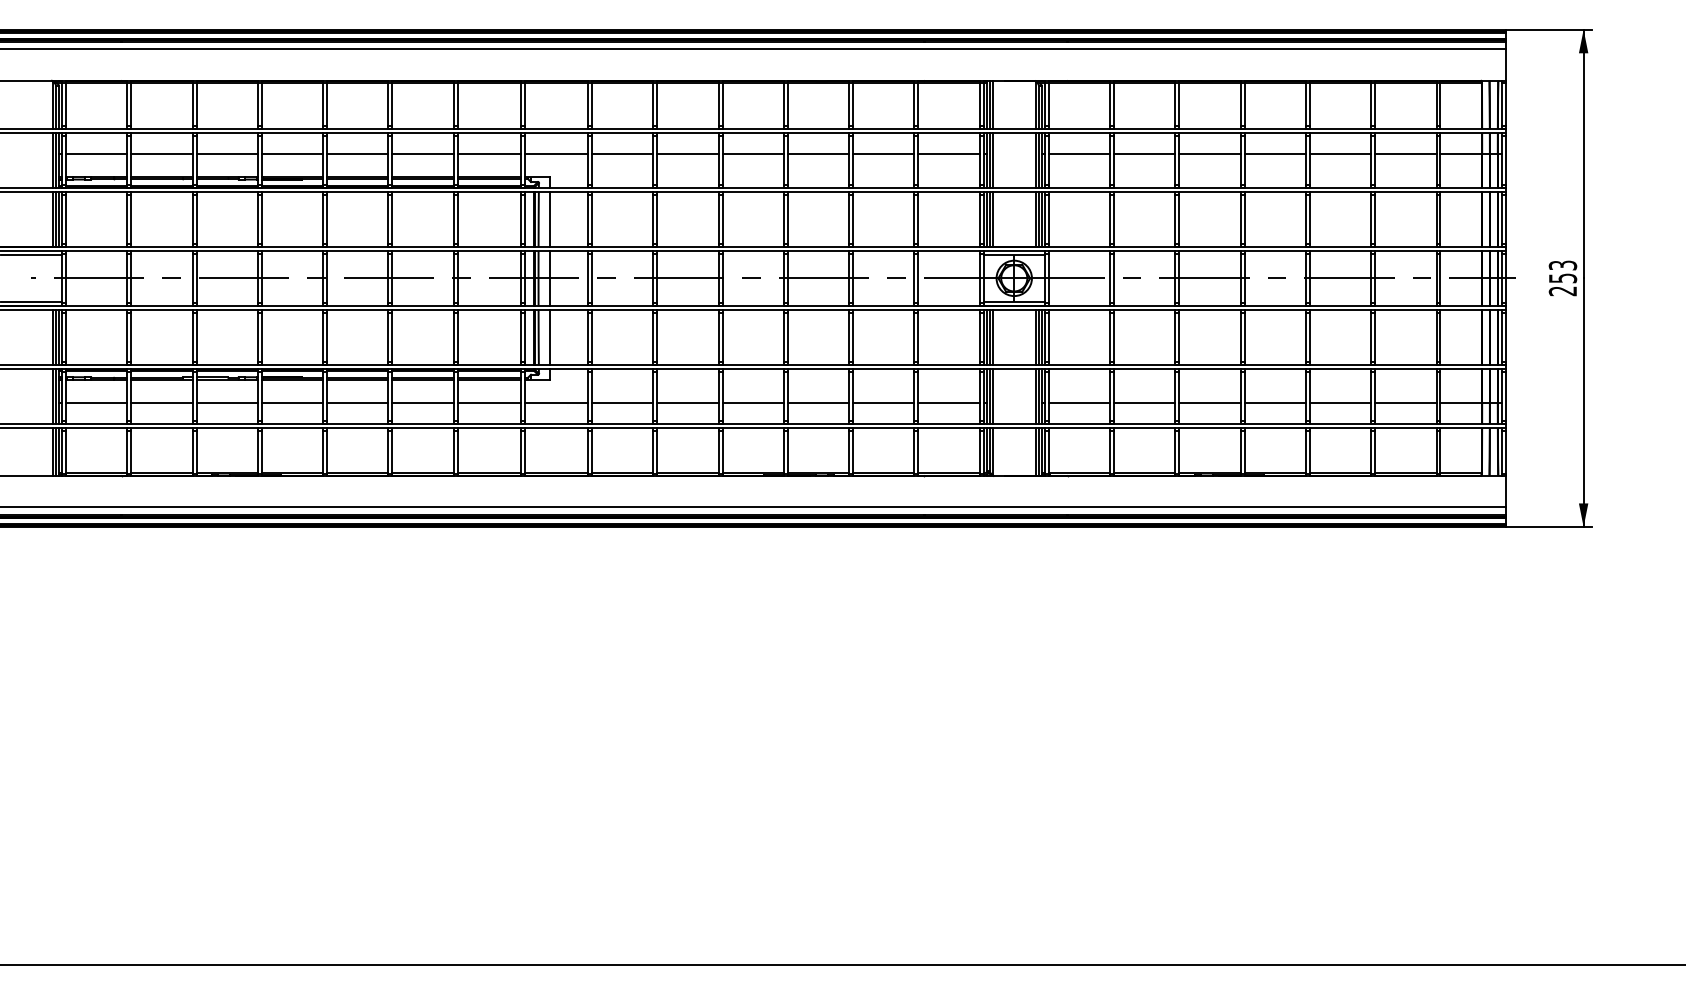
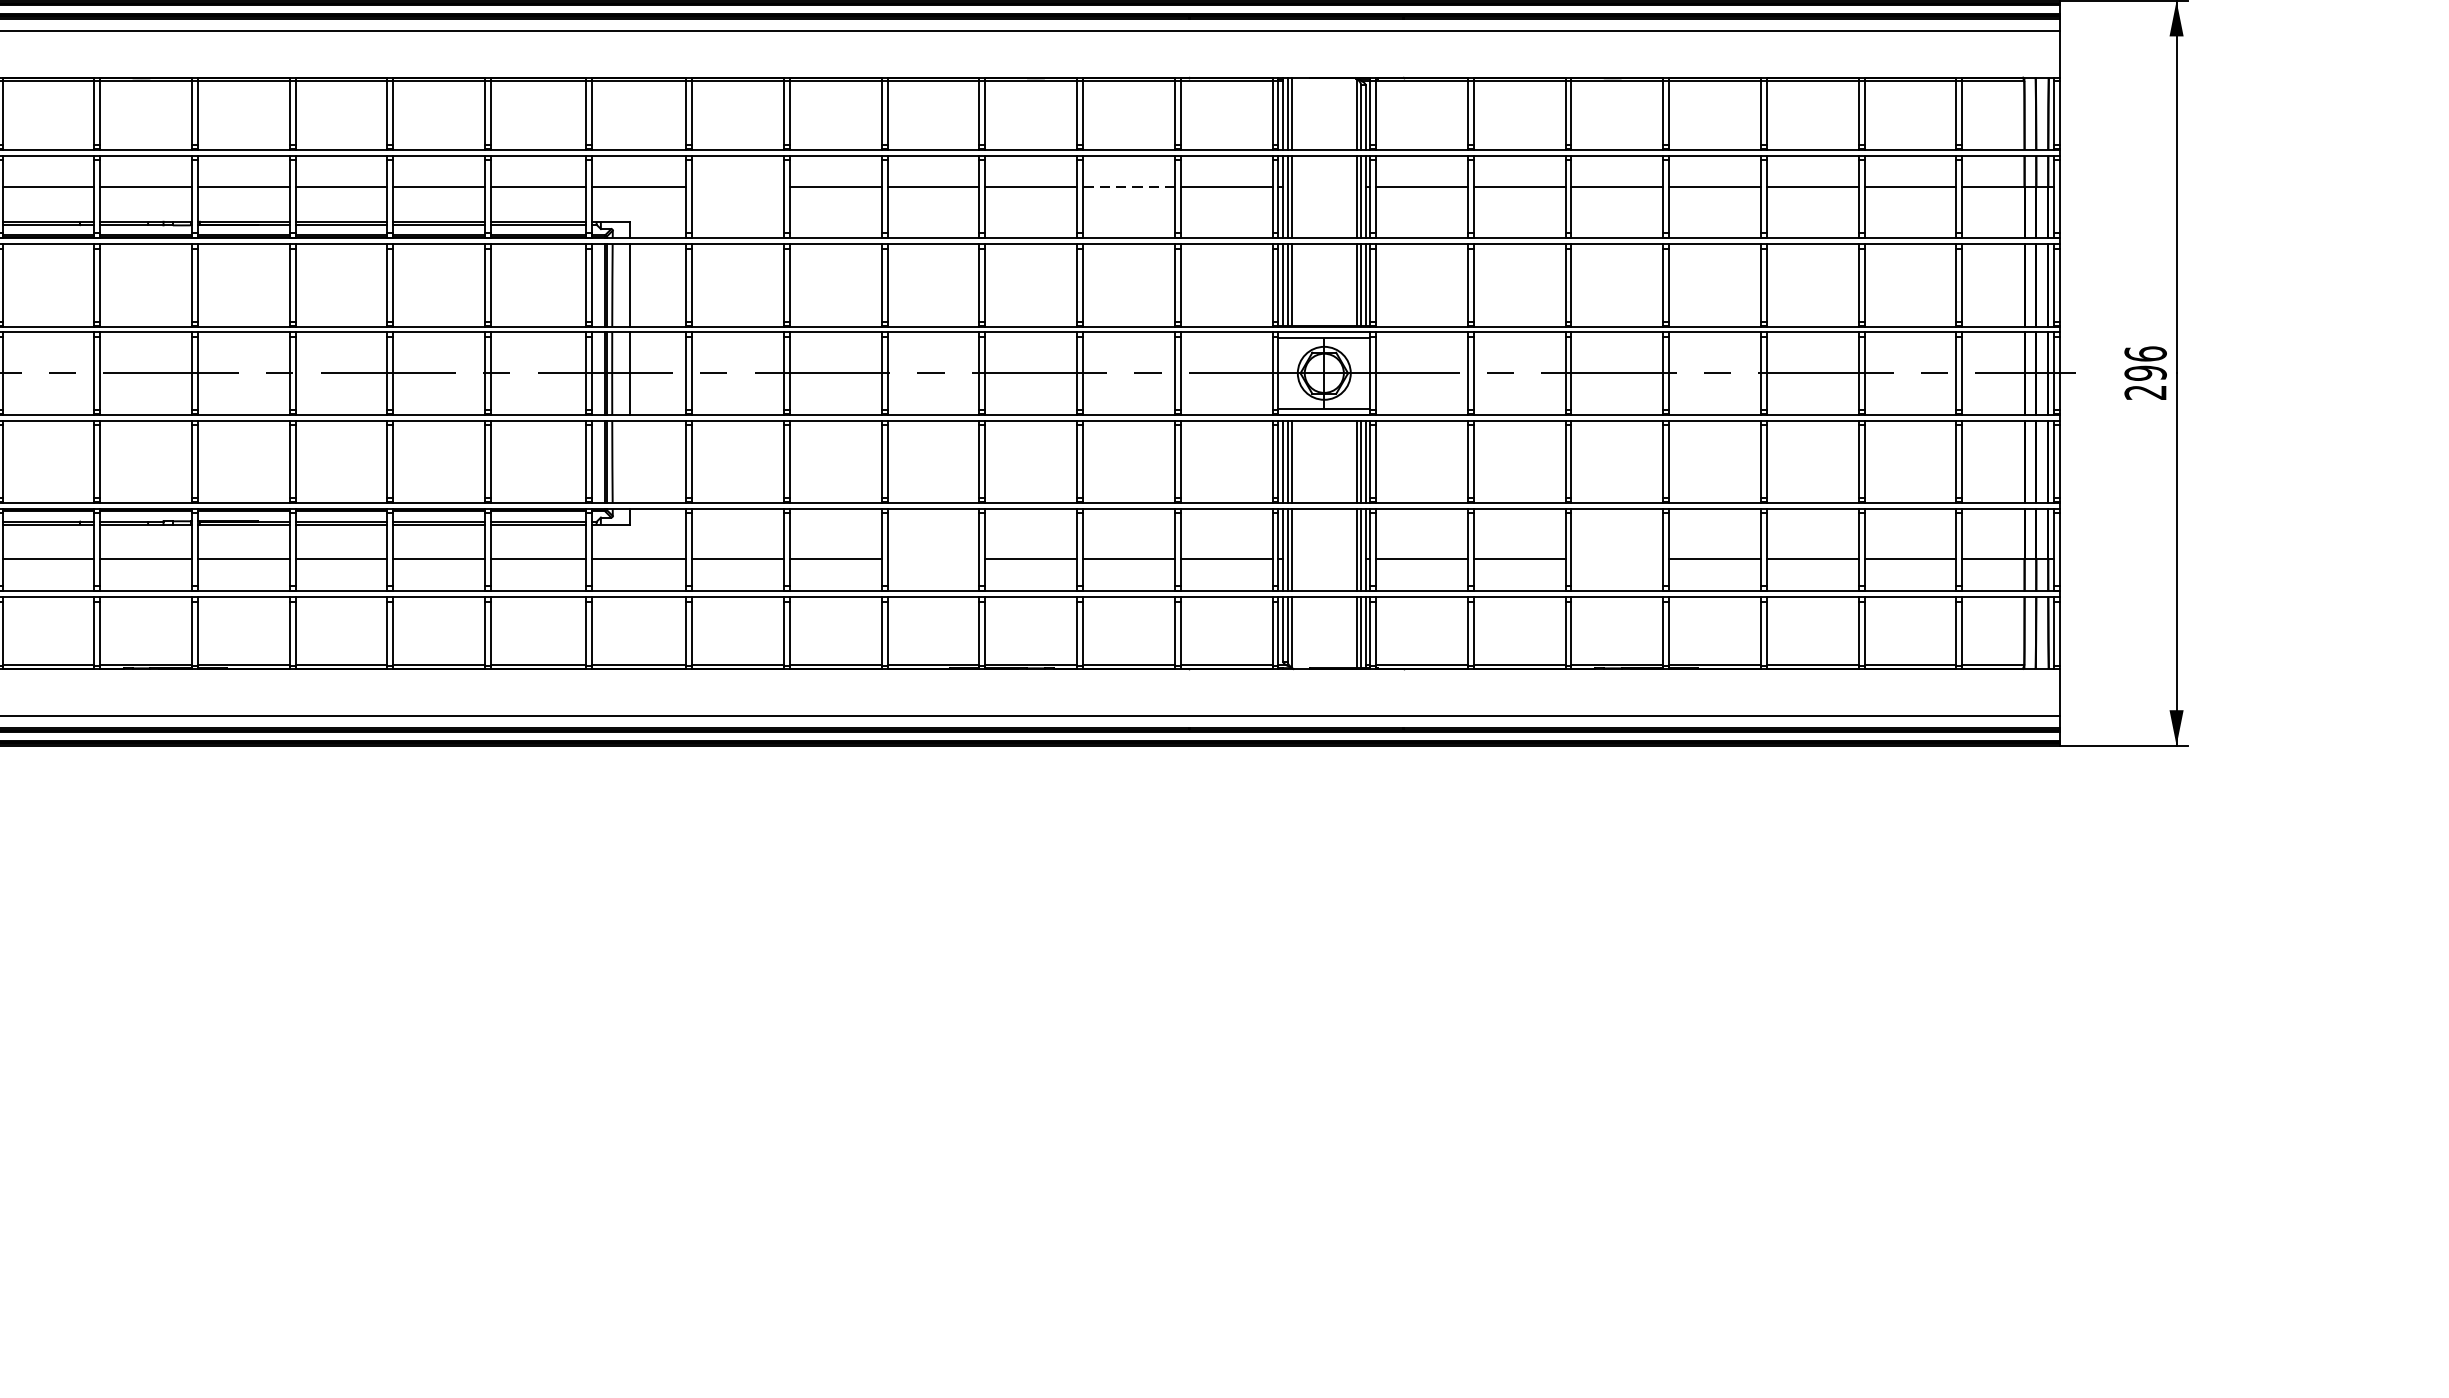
line: (622, 154) -> (737, 187), removed
line: (883, 154) -> (1128, 187), solid -> dashed
text: (1562, 271) -> (2144, 363), 253 -> 296
line: (550, 337) -> (630, 461), removed
line: (752, 402) -> (932, 559), removed
line: (1209, 402) -> (1616, 559), removed

